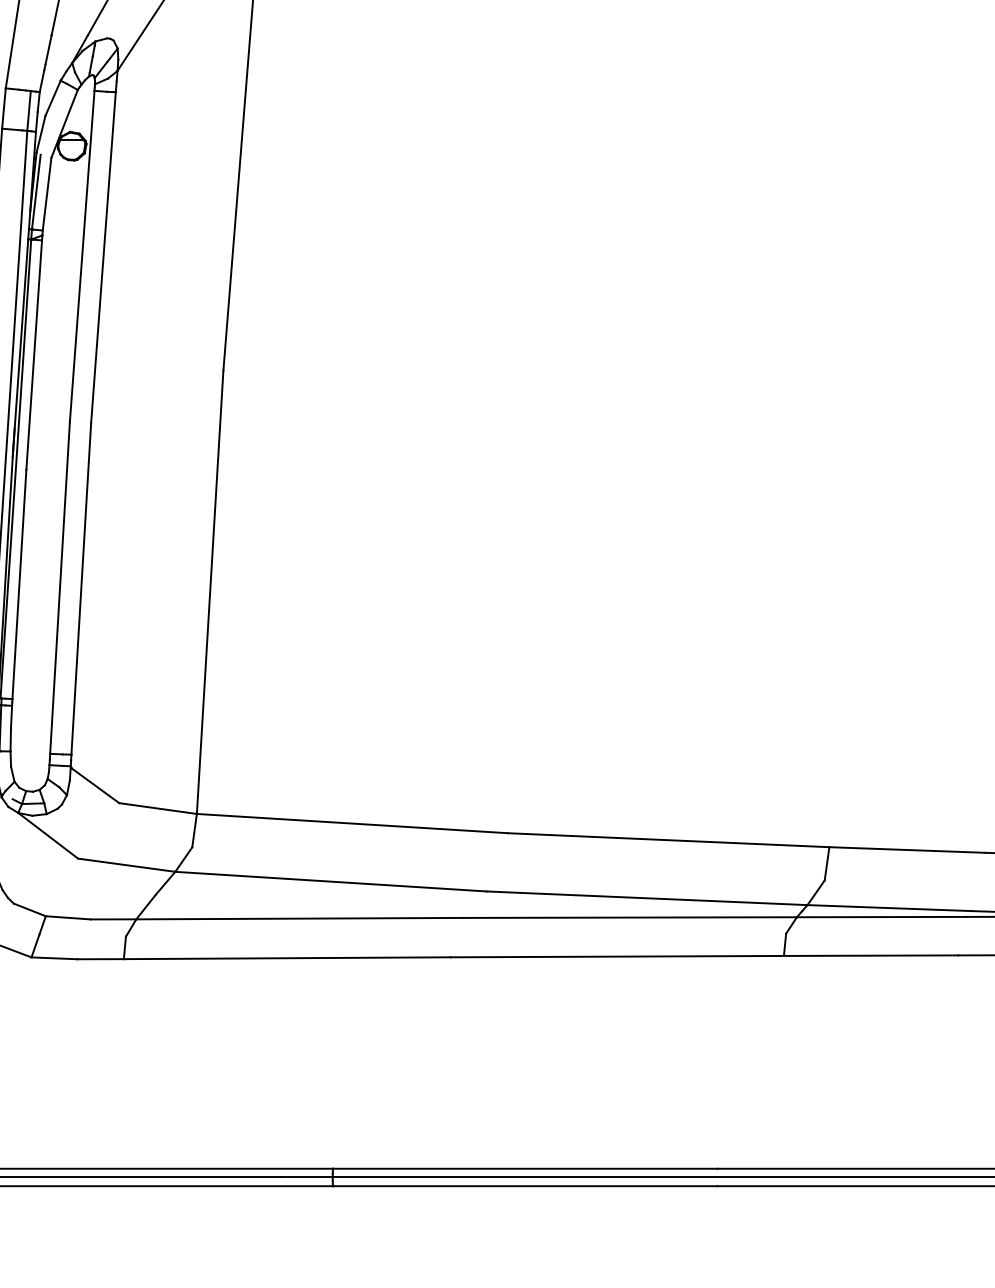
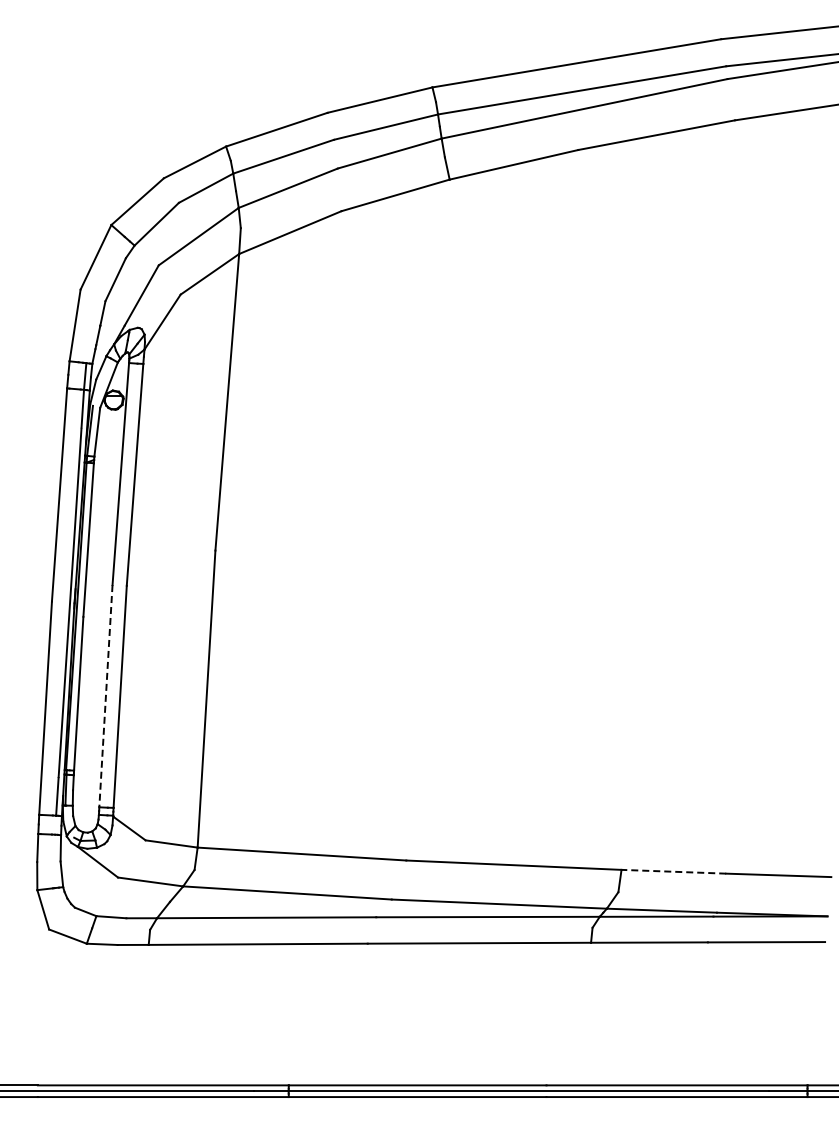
line: (59, 588) -> (105, 696), solid -> dashed
line: (906, 849) -> (673, 871), solid -> dashed

